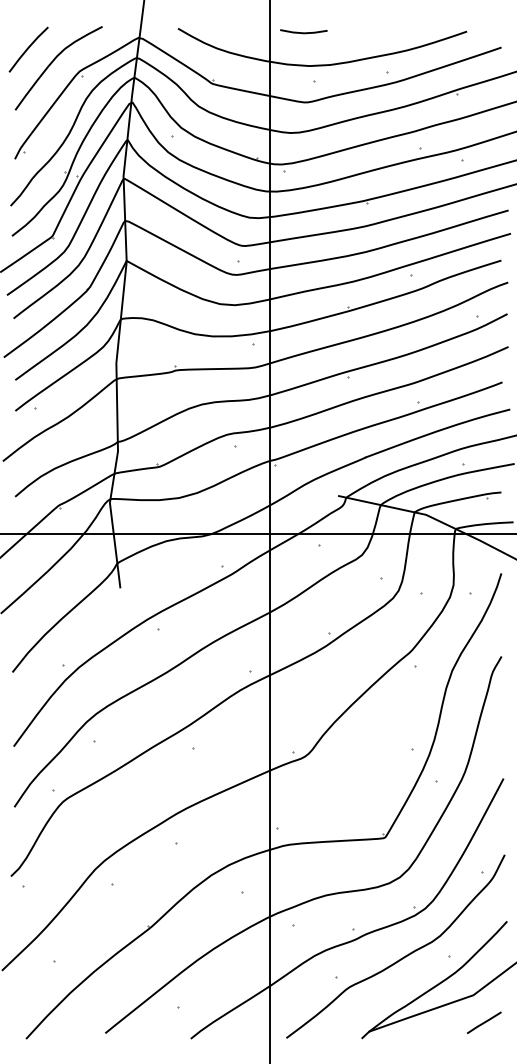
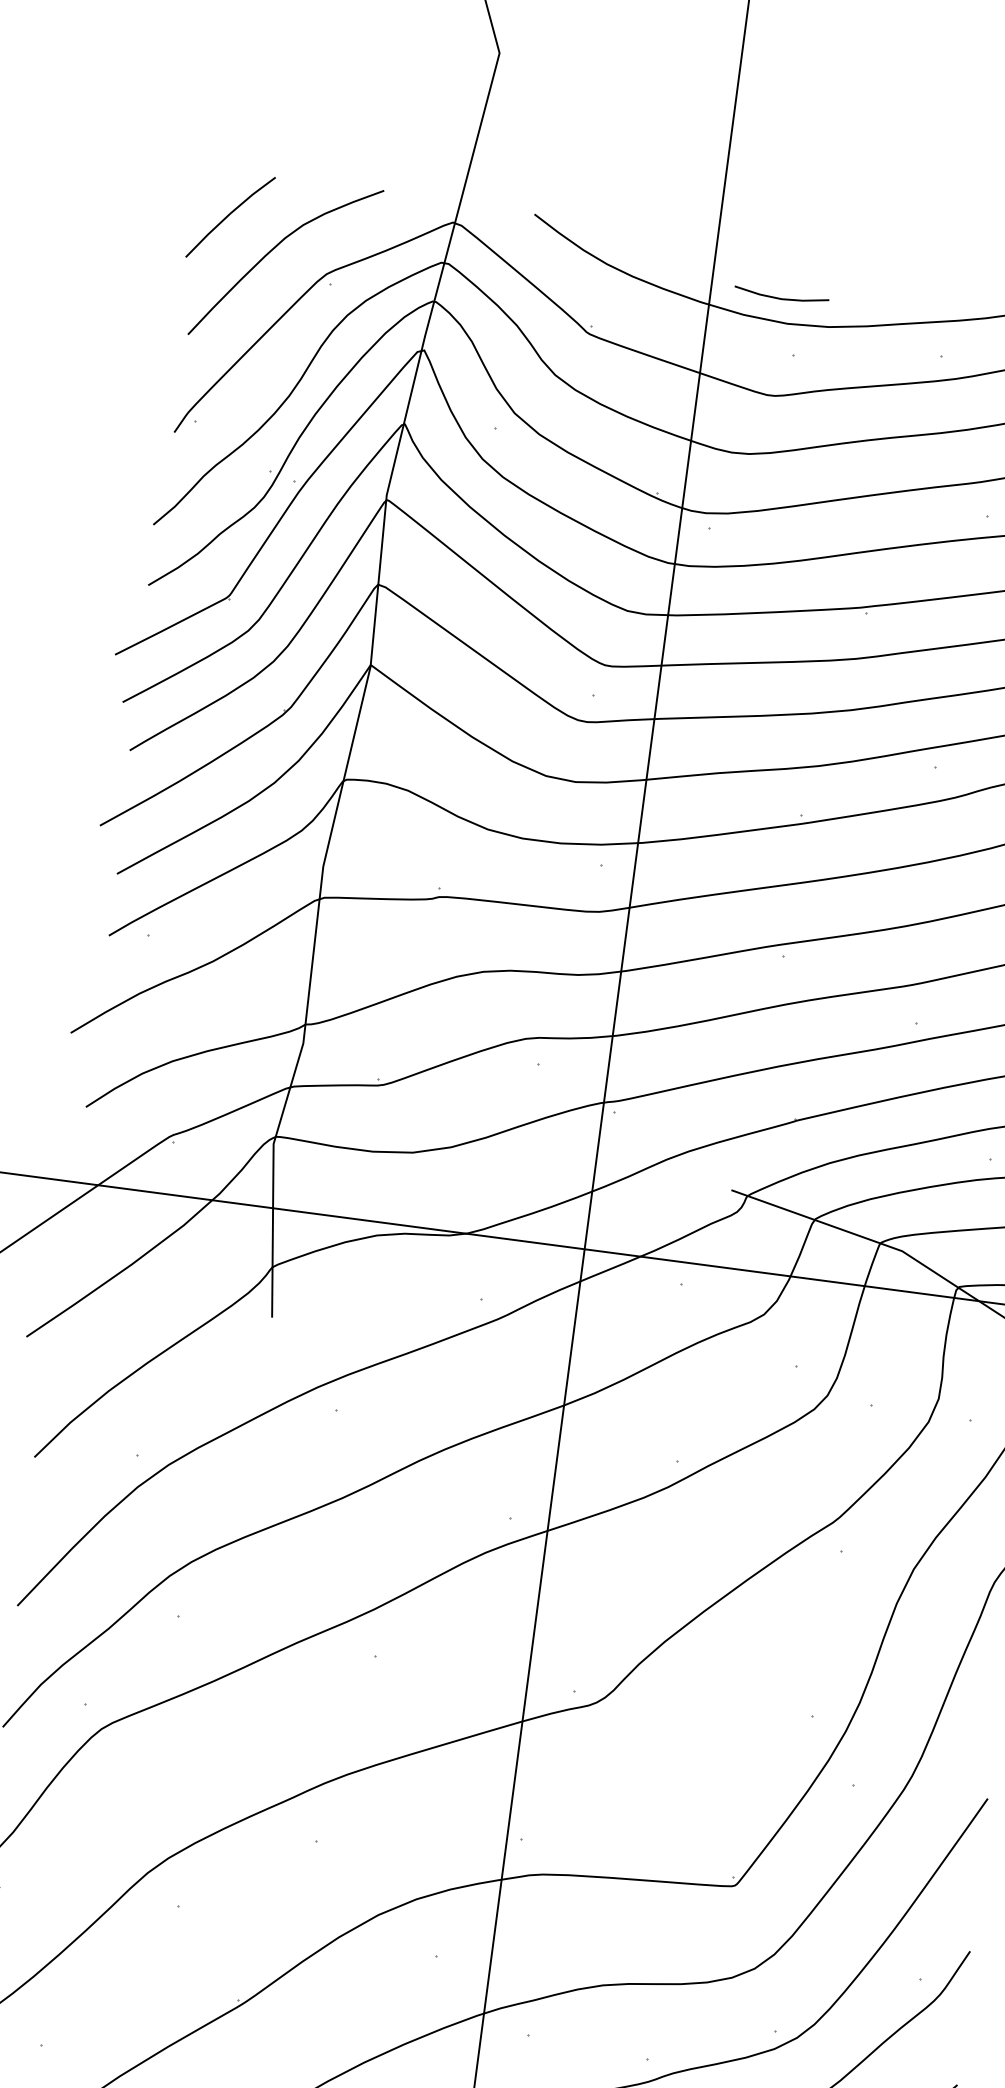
line: (303, 32) -> (780, 297), moved

